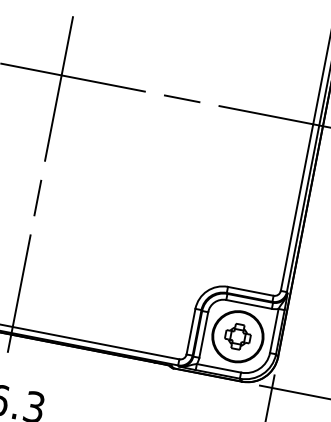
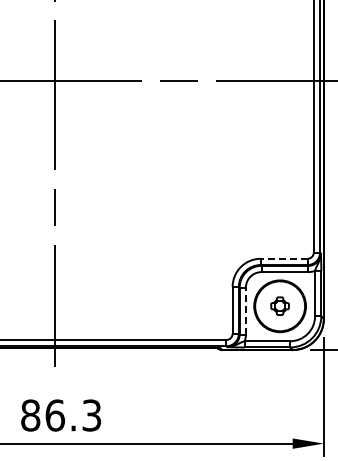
line: (250, 290) -> (283, 258), solid -> dashed
line: (203, 334) -> (245, 310), solid -> dashed
part: (237, 335) -> (279, 305), size x0.7

